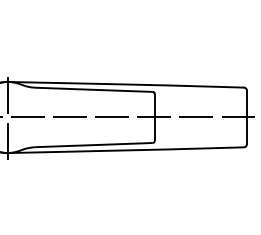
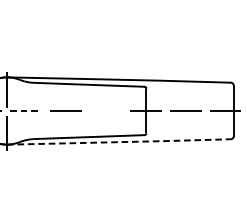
line: (111, 116) -> (105, 110), removed
line: (27, 117) -> (26, 111), solid -> dashed
line: (126, 150) -> (119, 142), solid -> dashed

